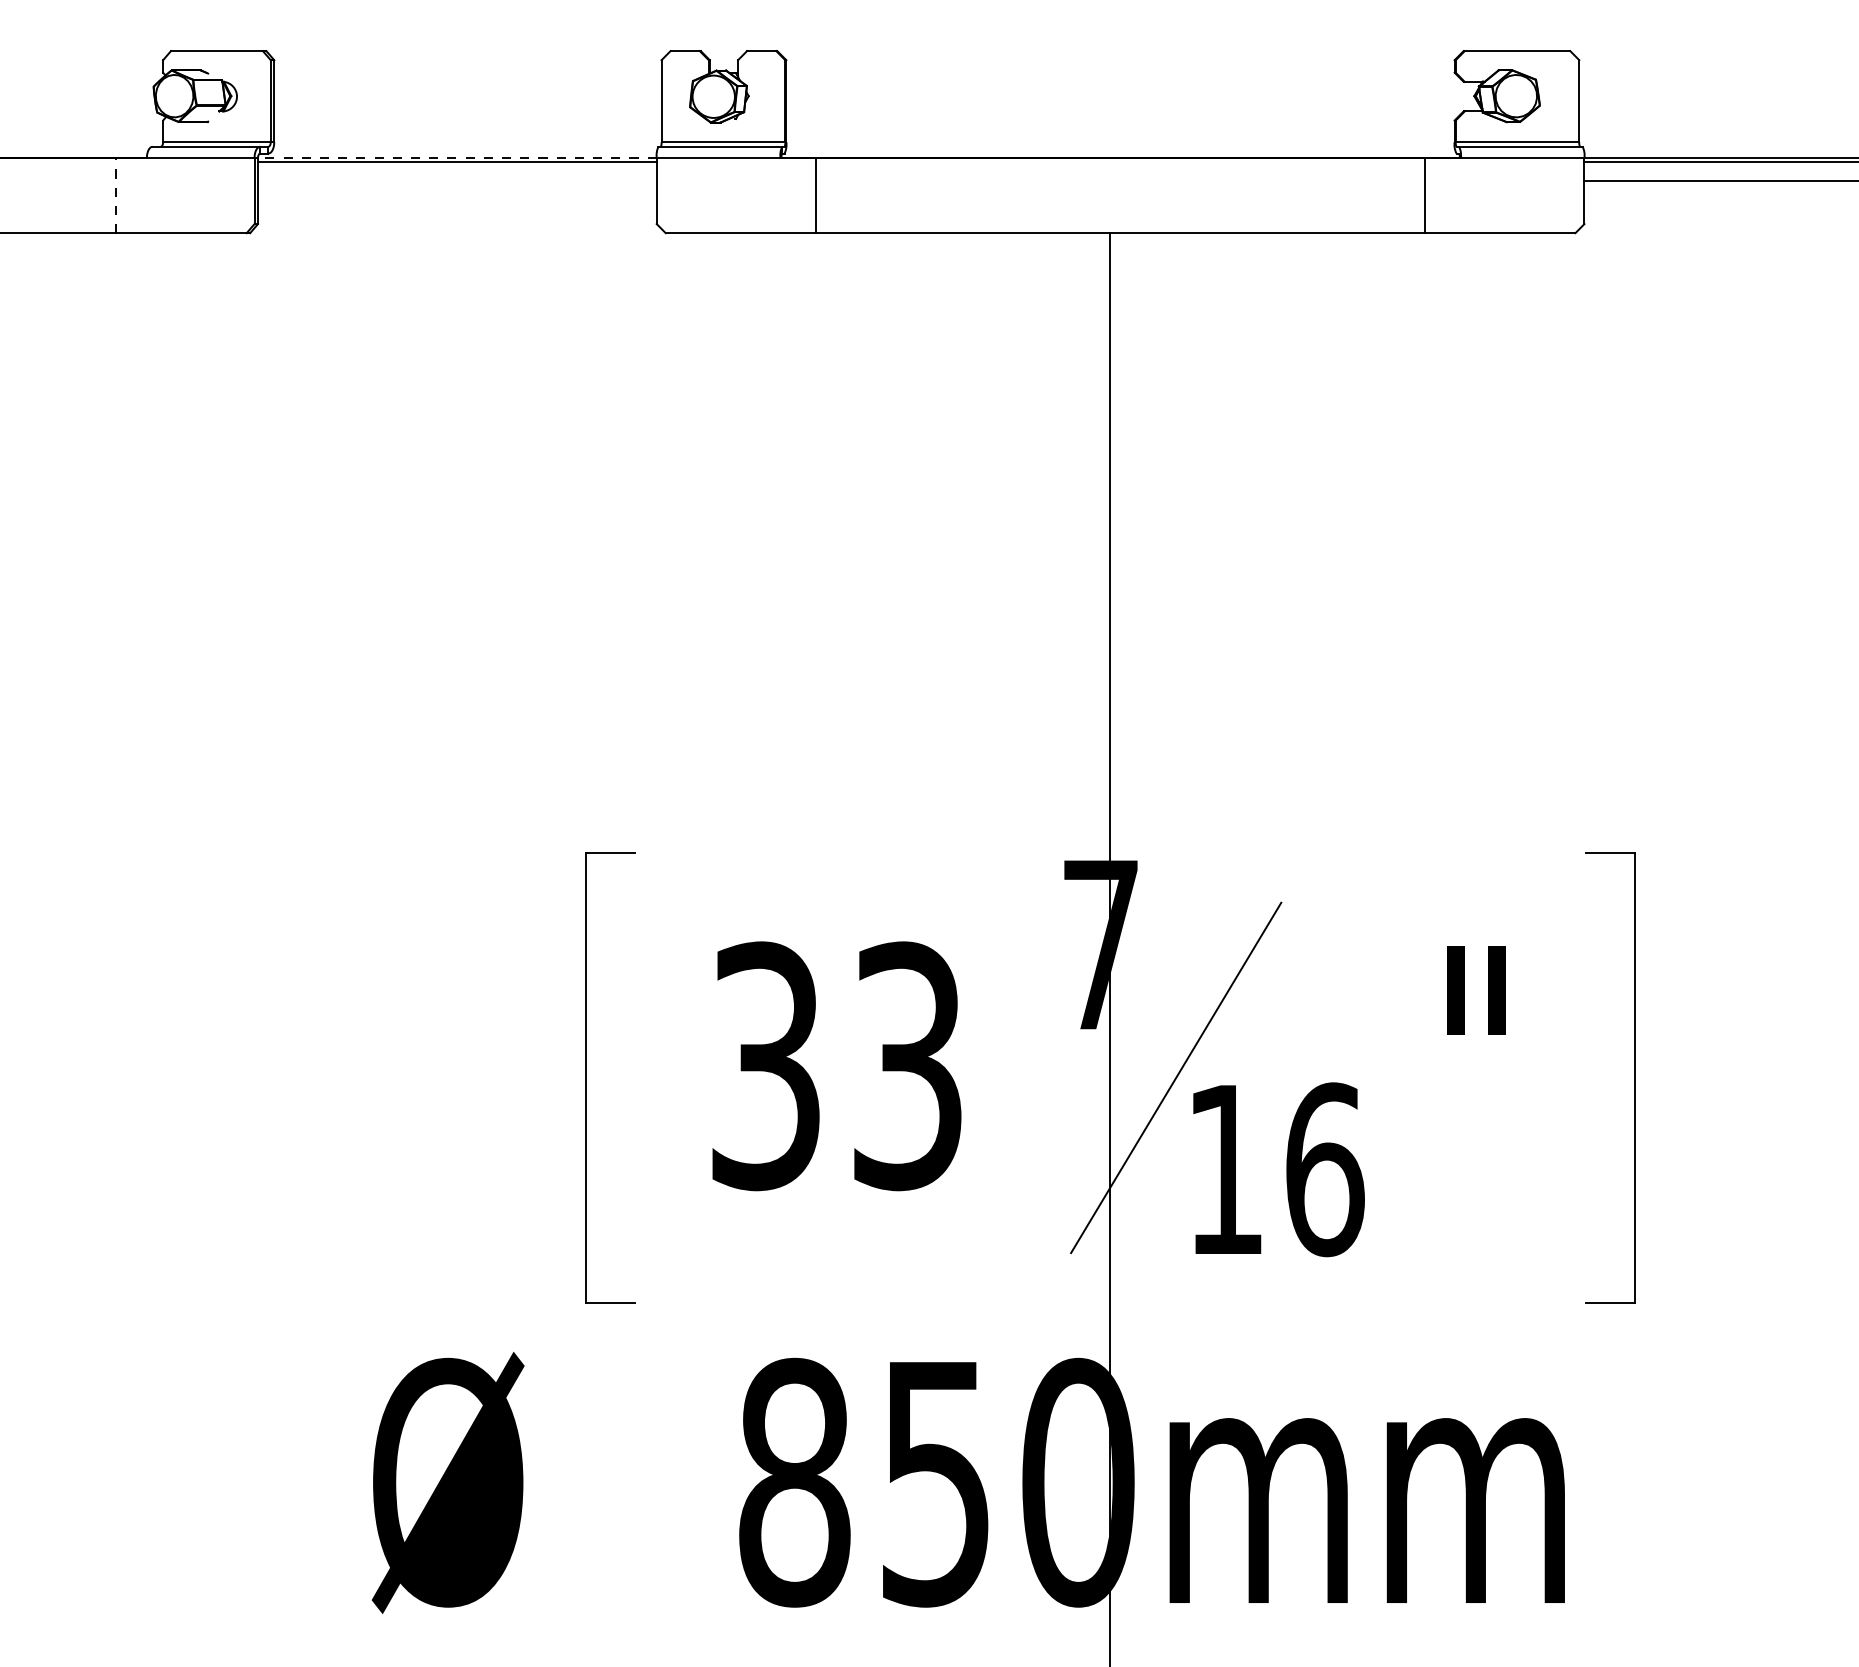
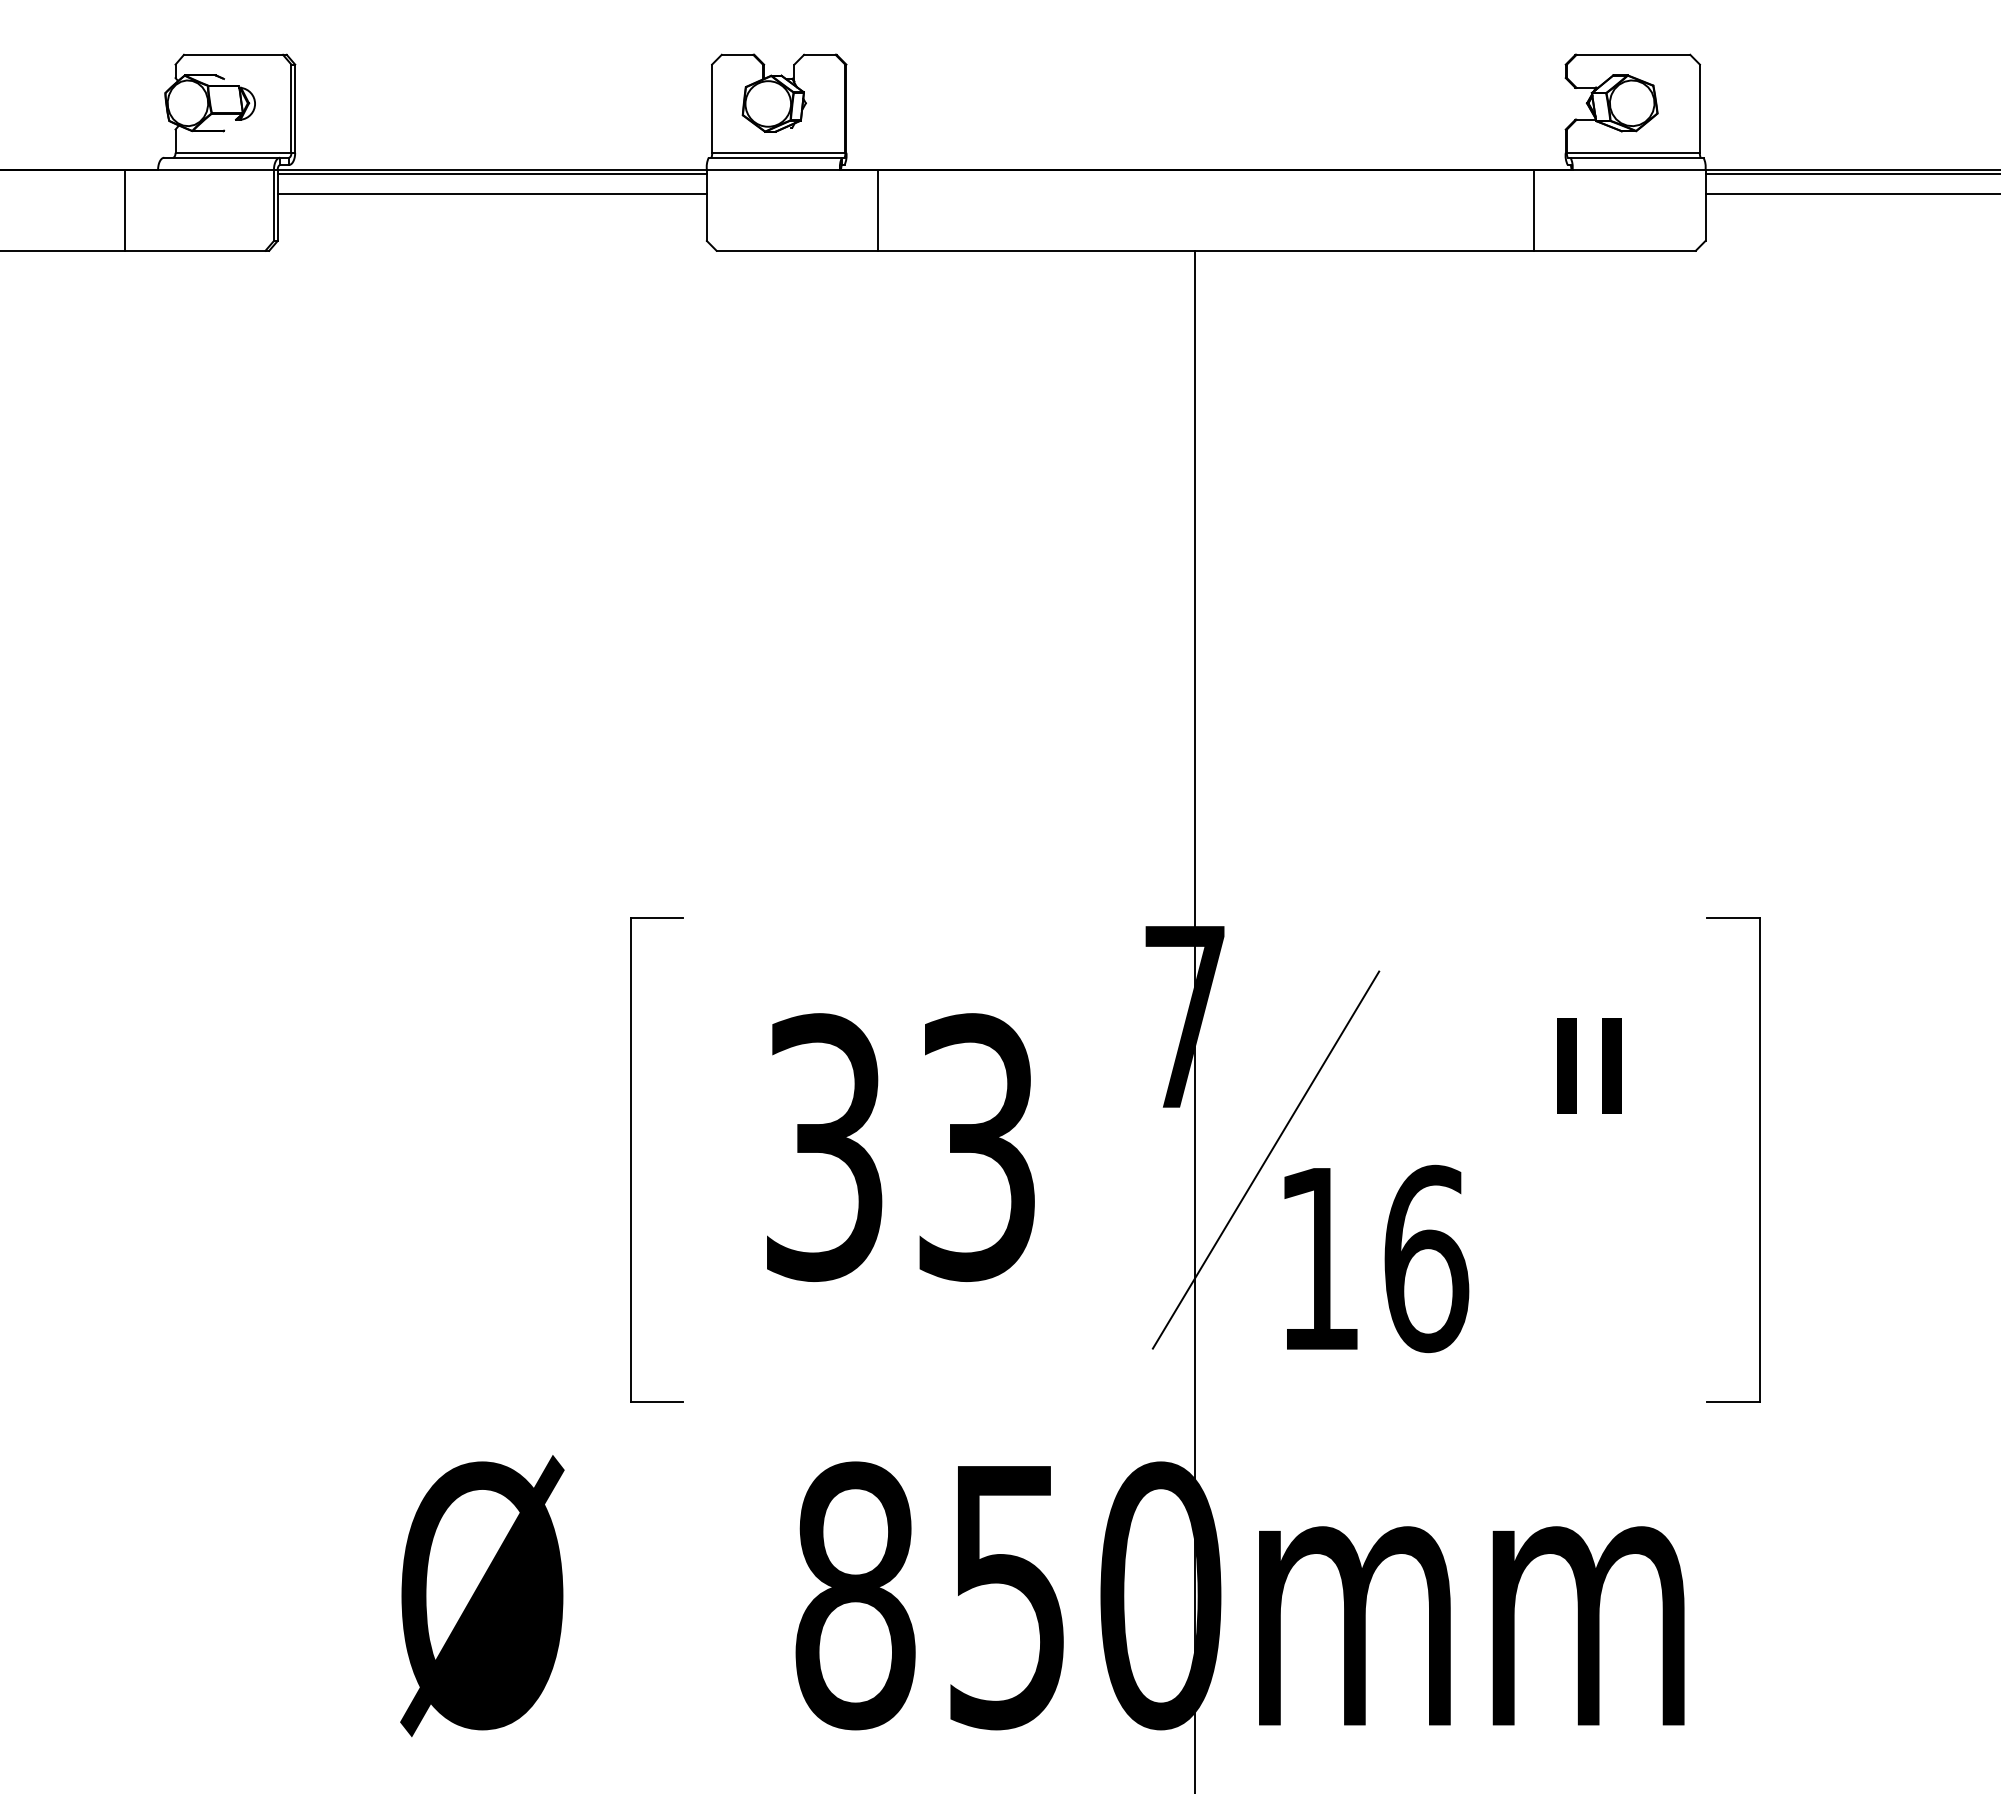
line: (457, 157) -> (492, 169), dashed -> solid
line: (456, 180) -> (491, 194), added
line: (115, 194) -> (124, 209), dashed -> solid

